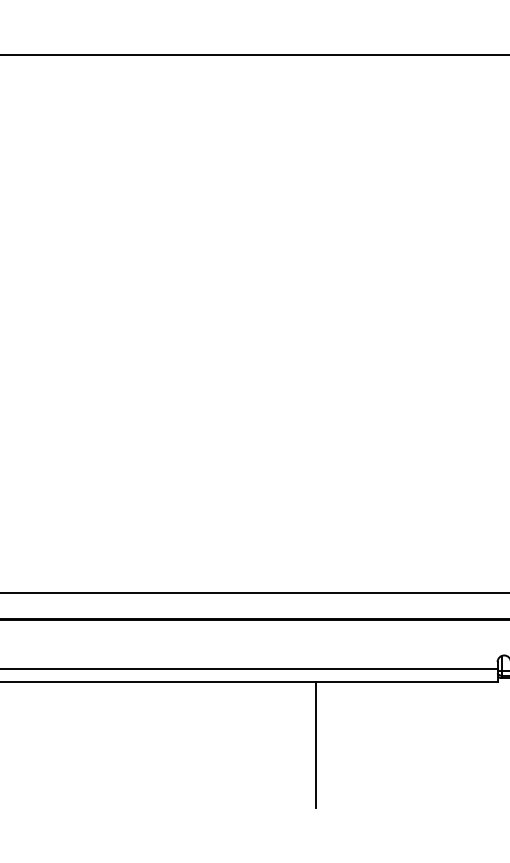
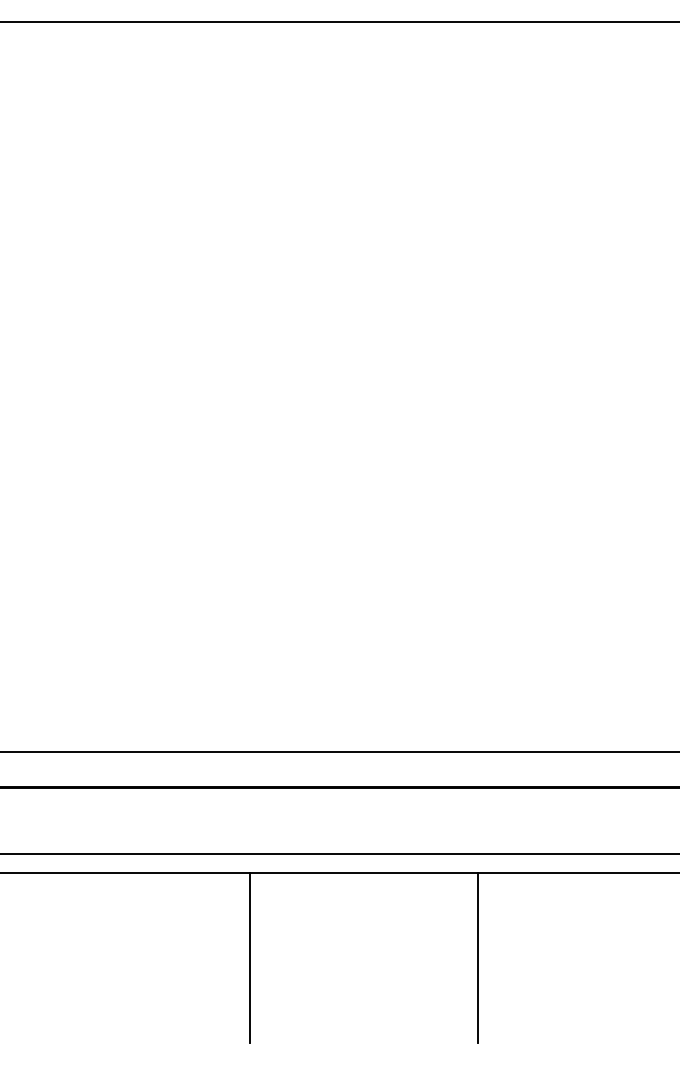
line: (147, 744) -> (249, 957), added

